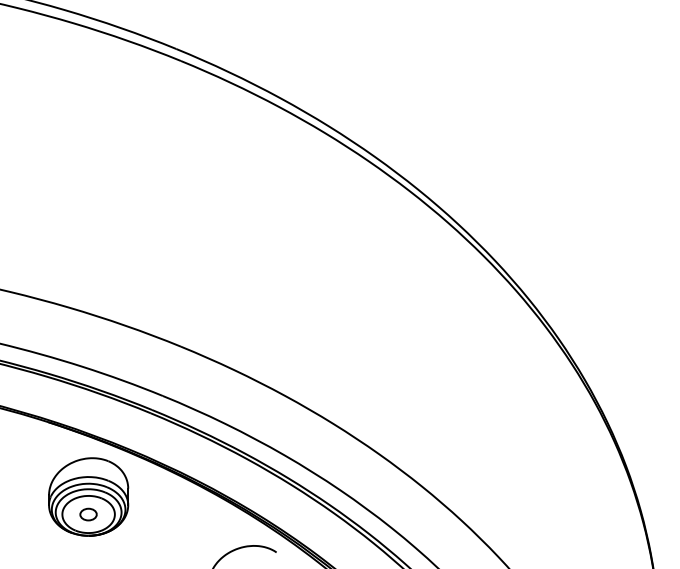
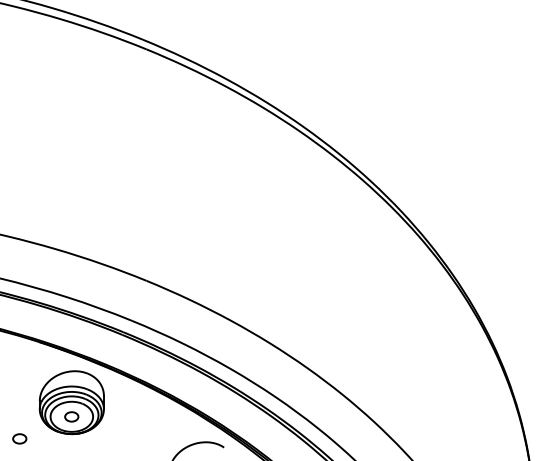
part: (24, 541) -> (19, 438), added

